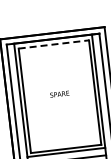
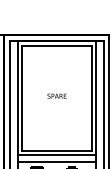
line: (54, 44) -> (57, 46), dashed -> solid

